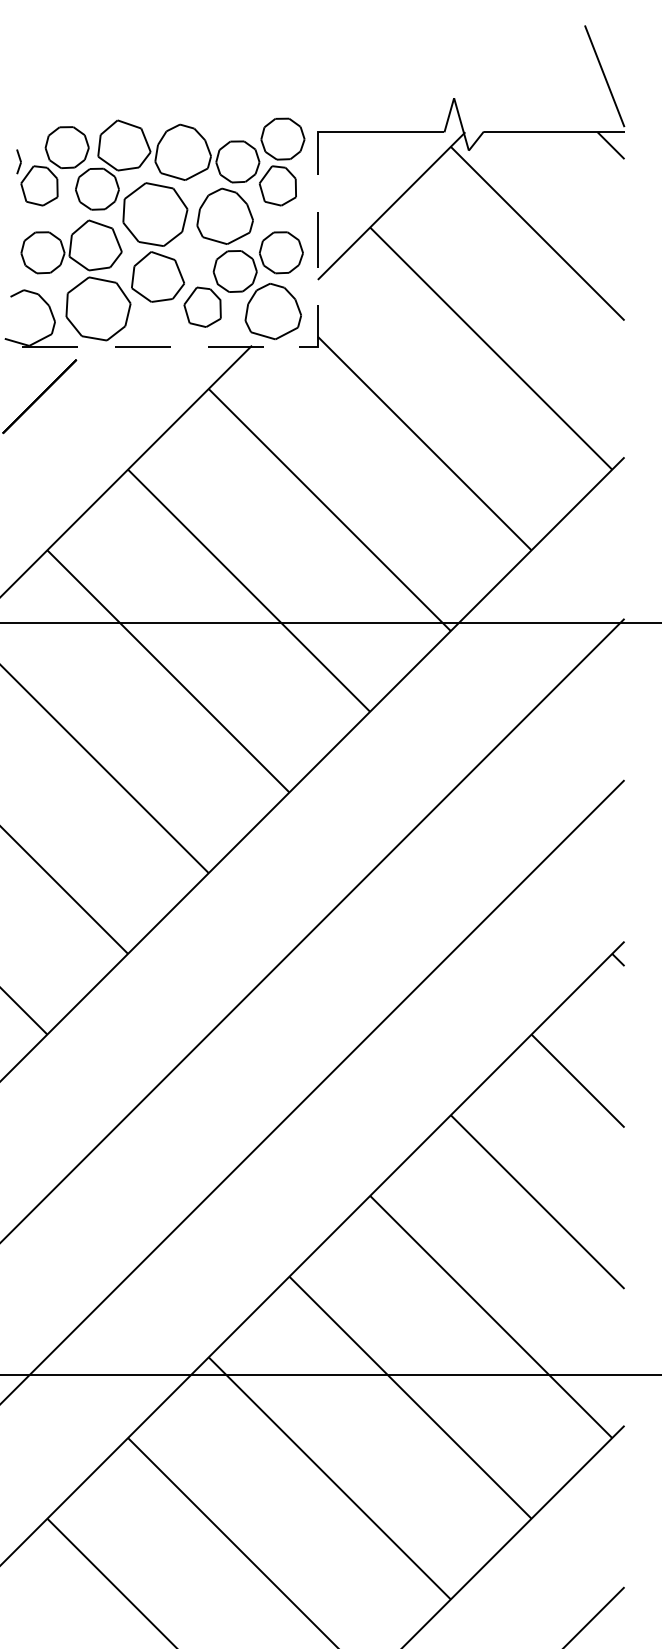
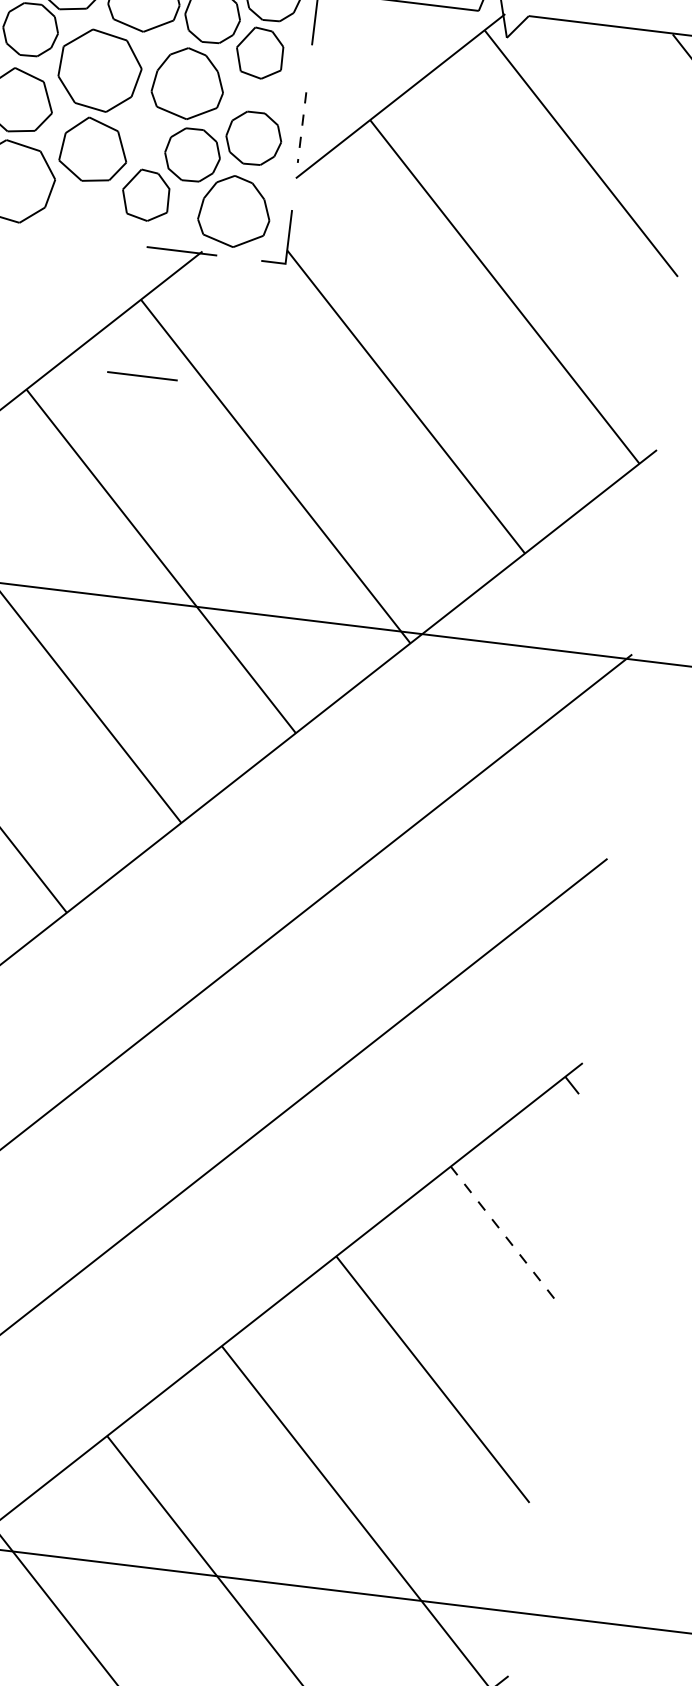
line: (317, 239) -> (301, 127), solid -> dashed
line: (142, 346) -> (141, 375), moved
line: (578, 1081) -> (503, 1233), solid -> dashed

